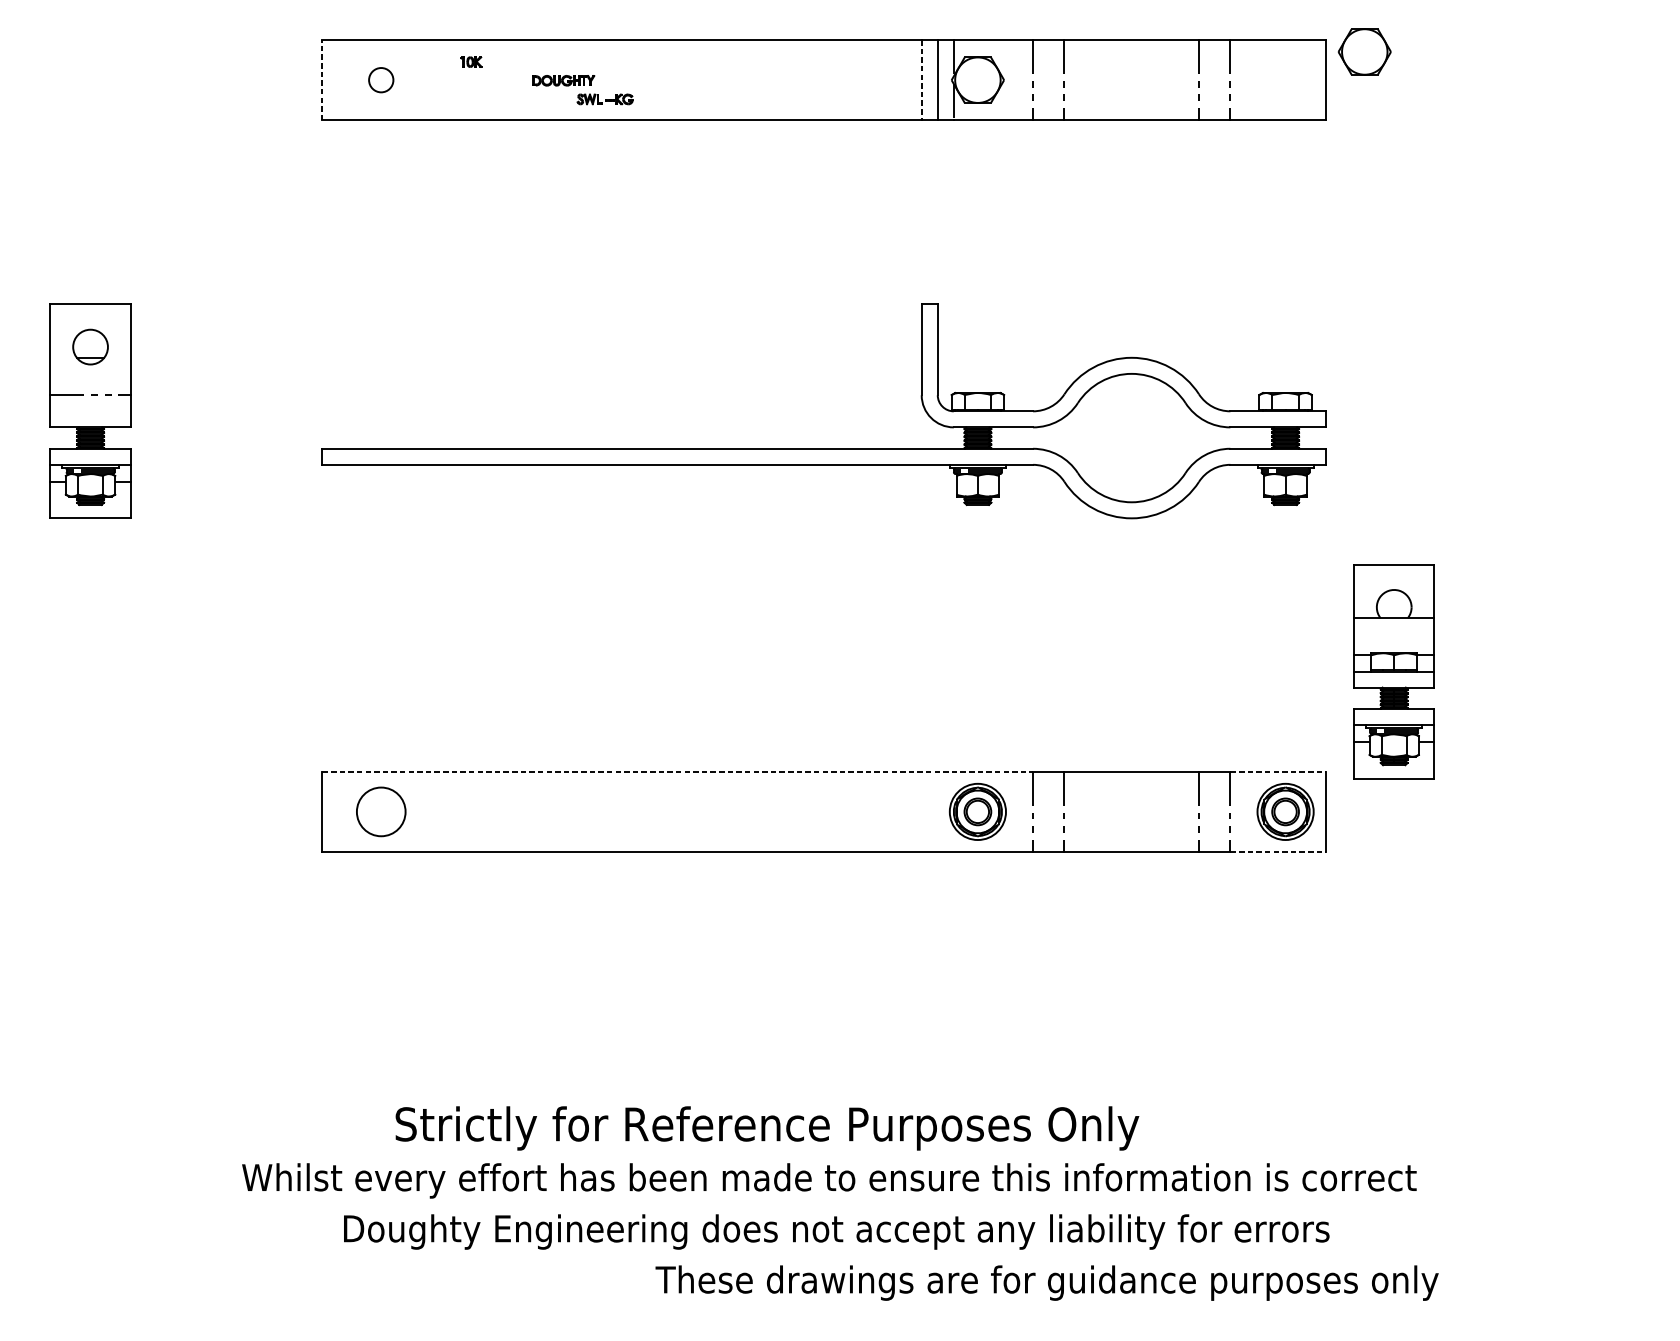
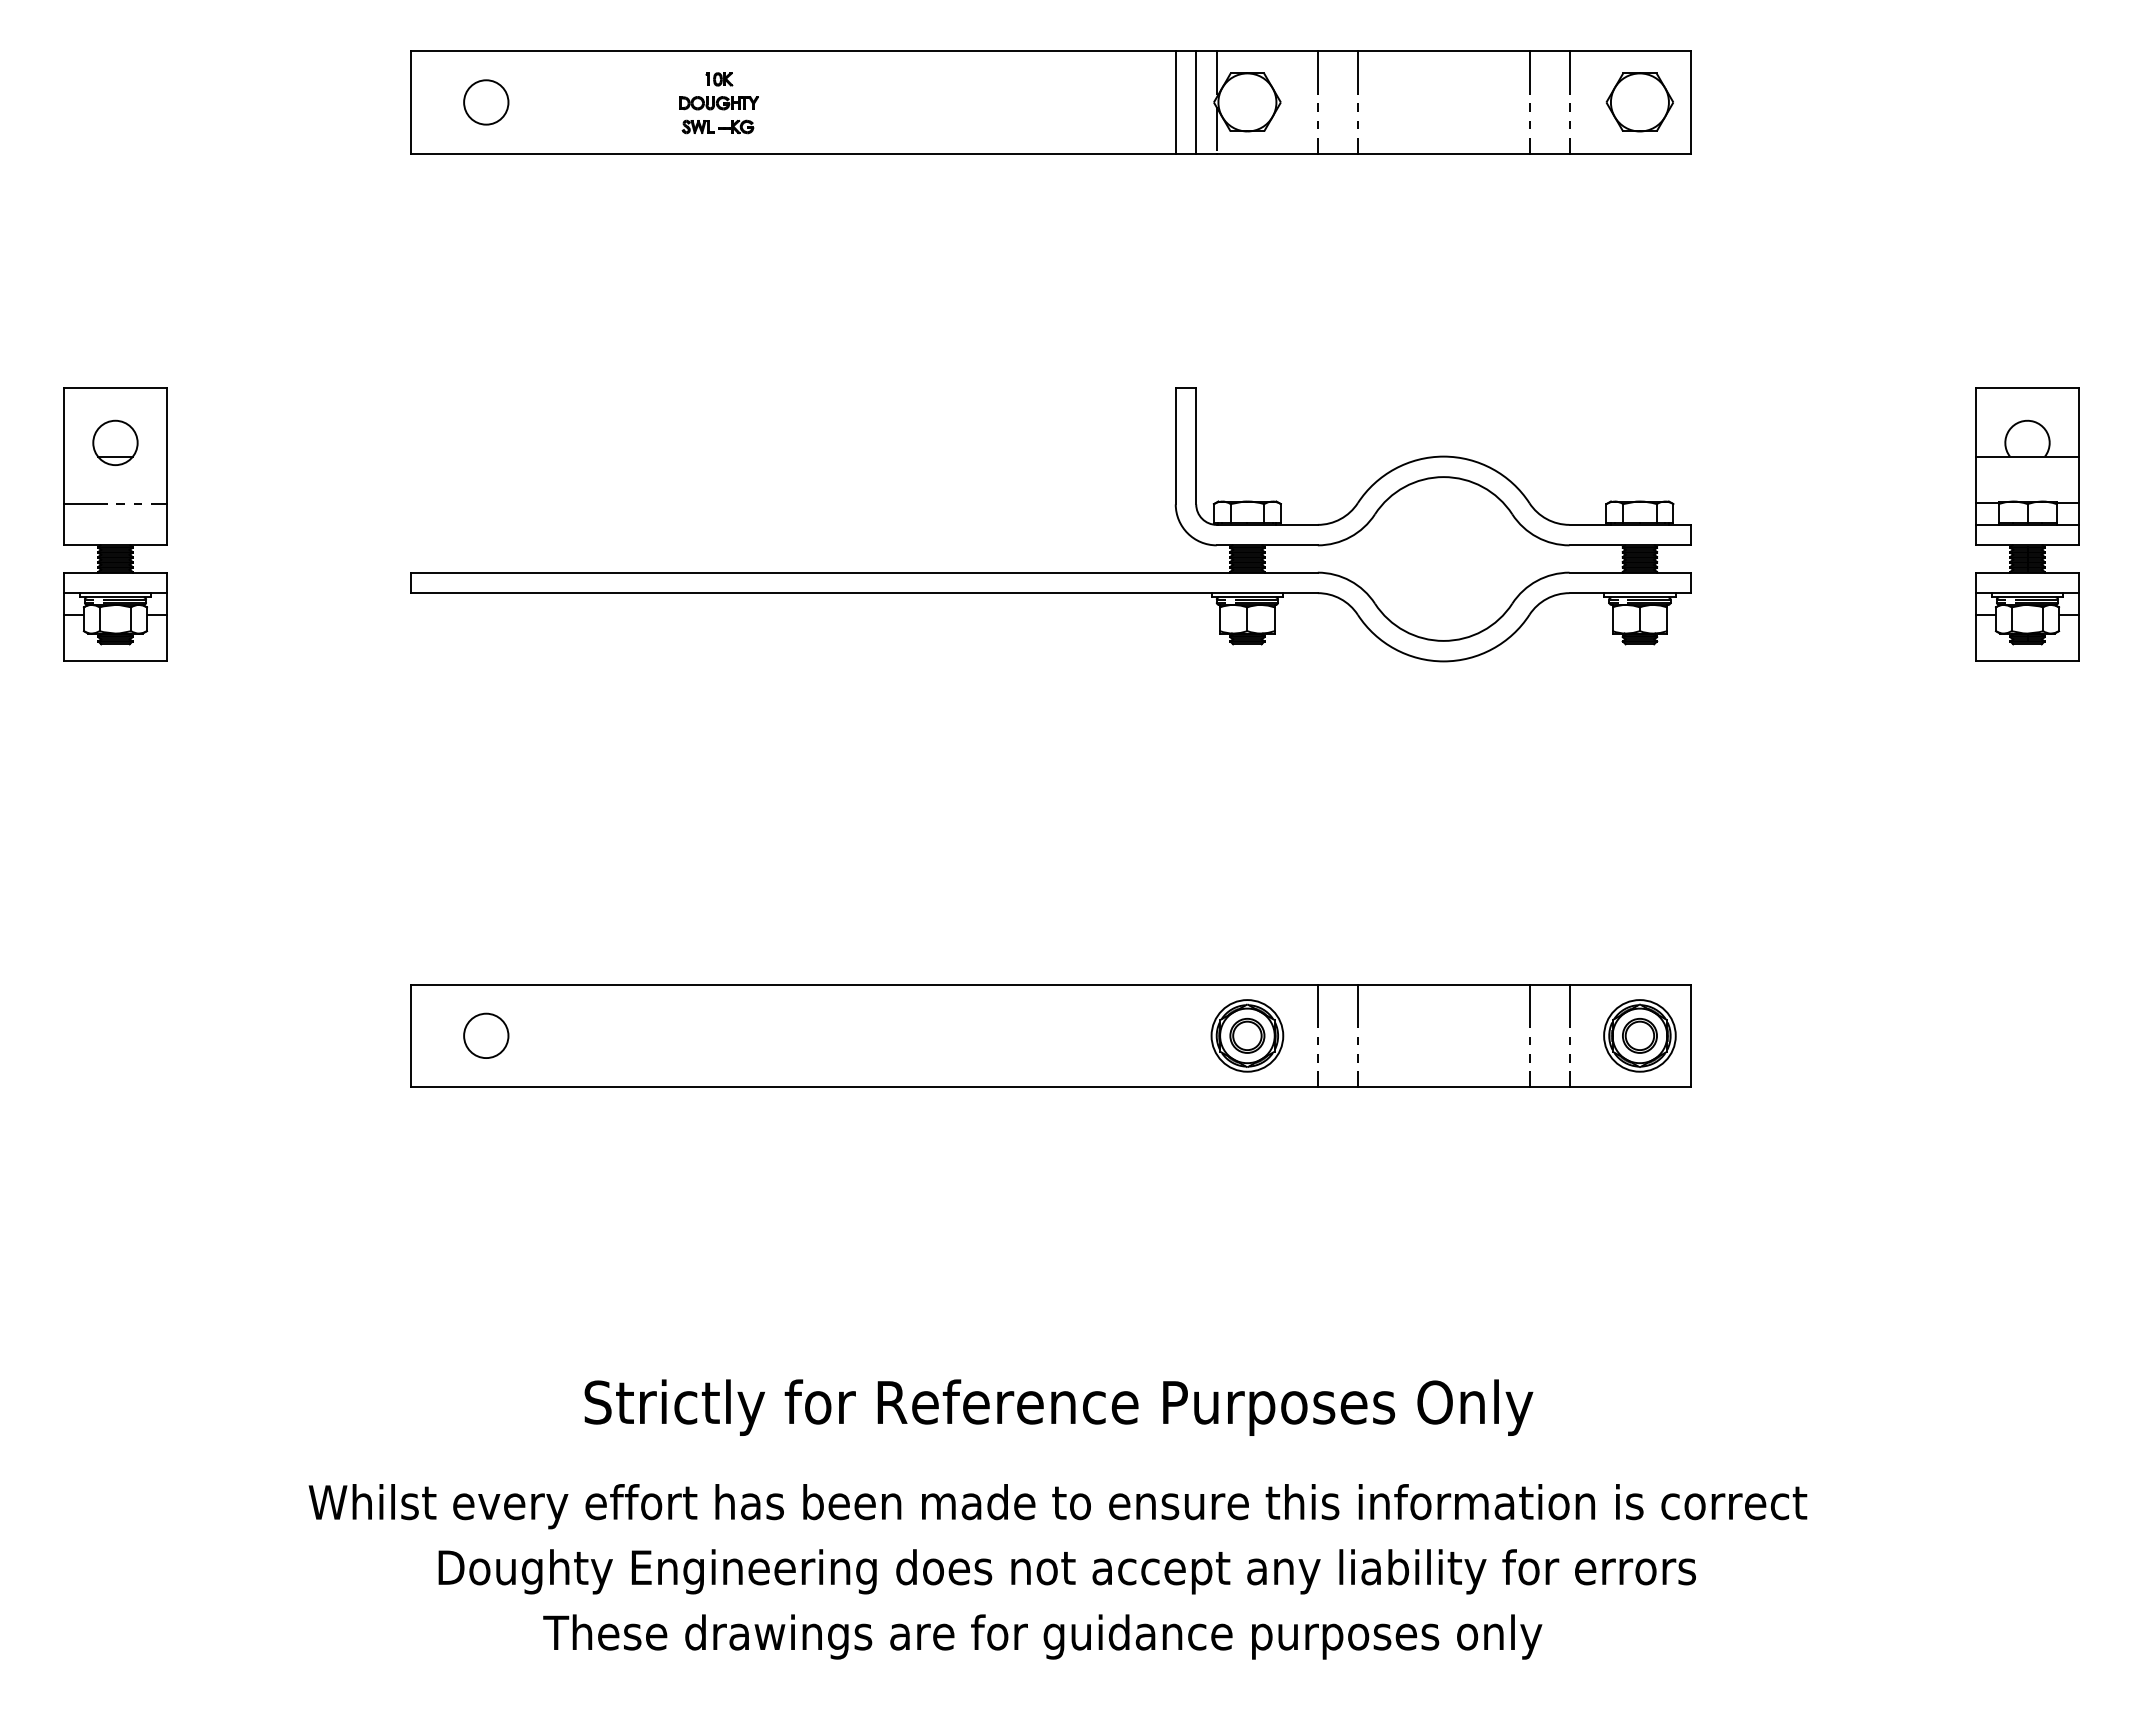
part: (1364, 52) -> (1639, 102), moved
part: (471, 62) -> (719, 79), moved
line: (322, 79) -> (411, 101), dashed -> solid
circle: (381, 80) -> (486, 102), size x1.43
line: (921, 80) -> (1175, 102), dashed -> solid
part: (604, 99) -> (717, 126), moved
part: (1394, 671) -> (2027, 524), moved
line: (678, 771) -> (865, 984), dashed -> solid
line: (1278, 771) -> (1630, 984), dashed -> solid
circle: (381, 811) -> (486, 1035), size x0.71
line: (1278, 852) -> (1630, 1087), dashed -> solid
text: (767, 1128) -> (1058, 1407), moved
text: (1046, 1282) -> (1042, 1636), moved

